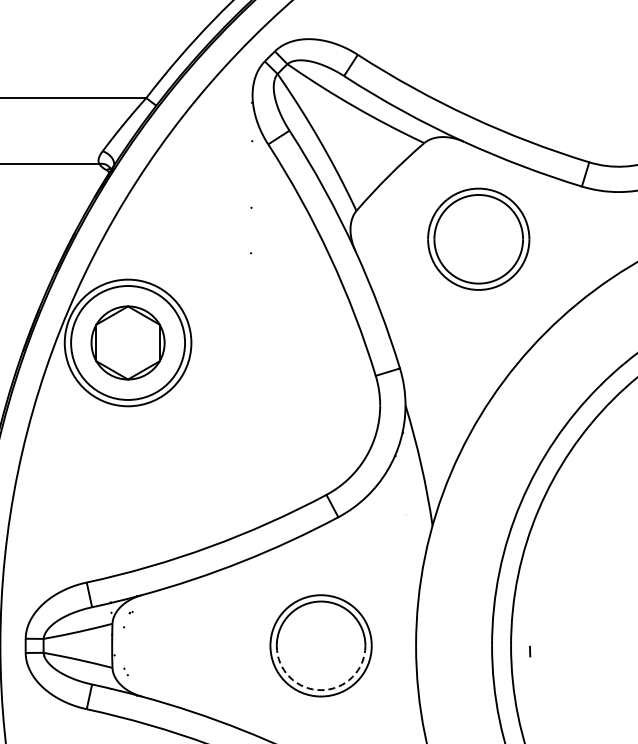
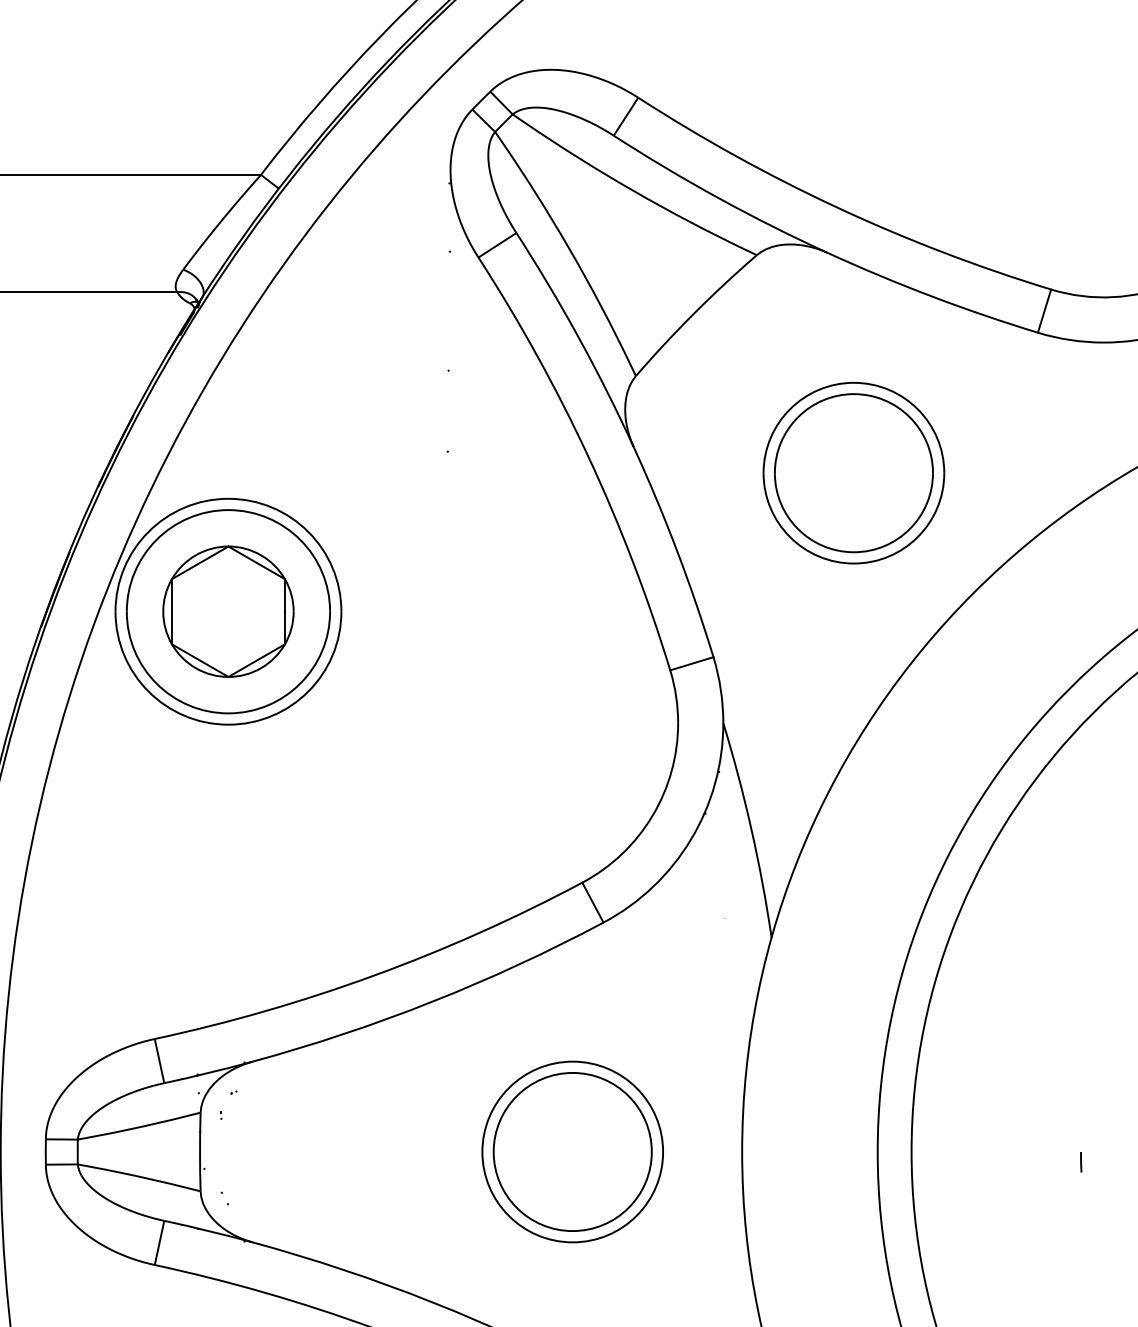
part: (478, 238) -> (853, 471), moved
line: (530, 651) -> (1081, 1162), moved
arc: (321, 690) -> (573, 1231), dashed -> solid

